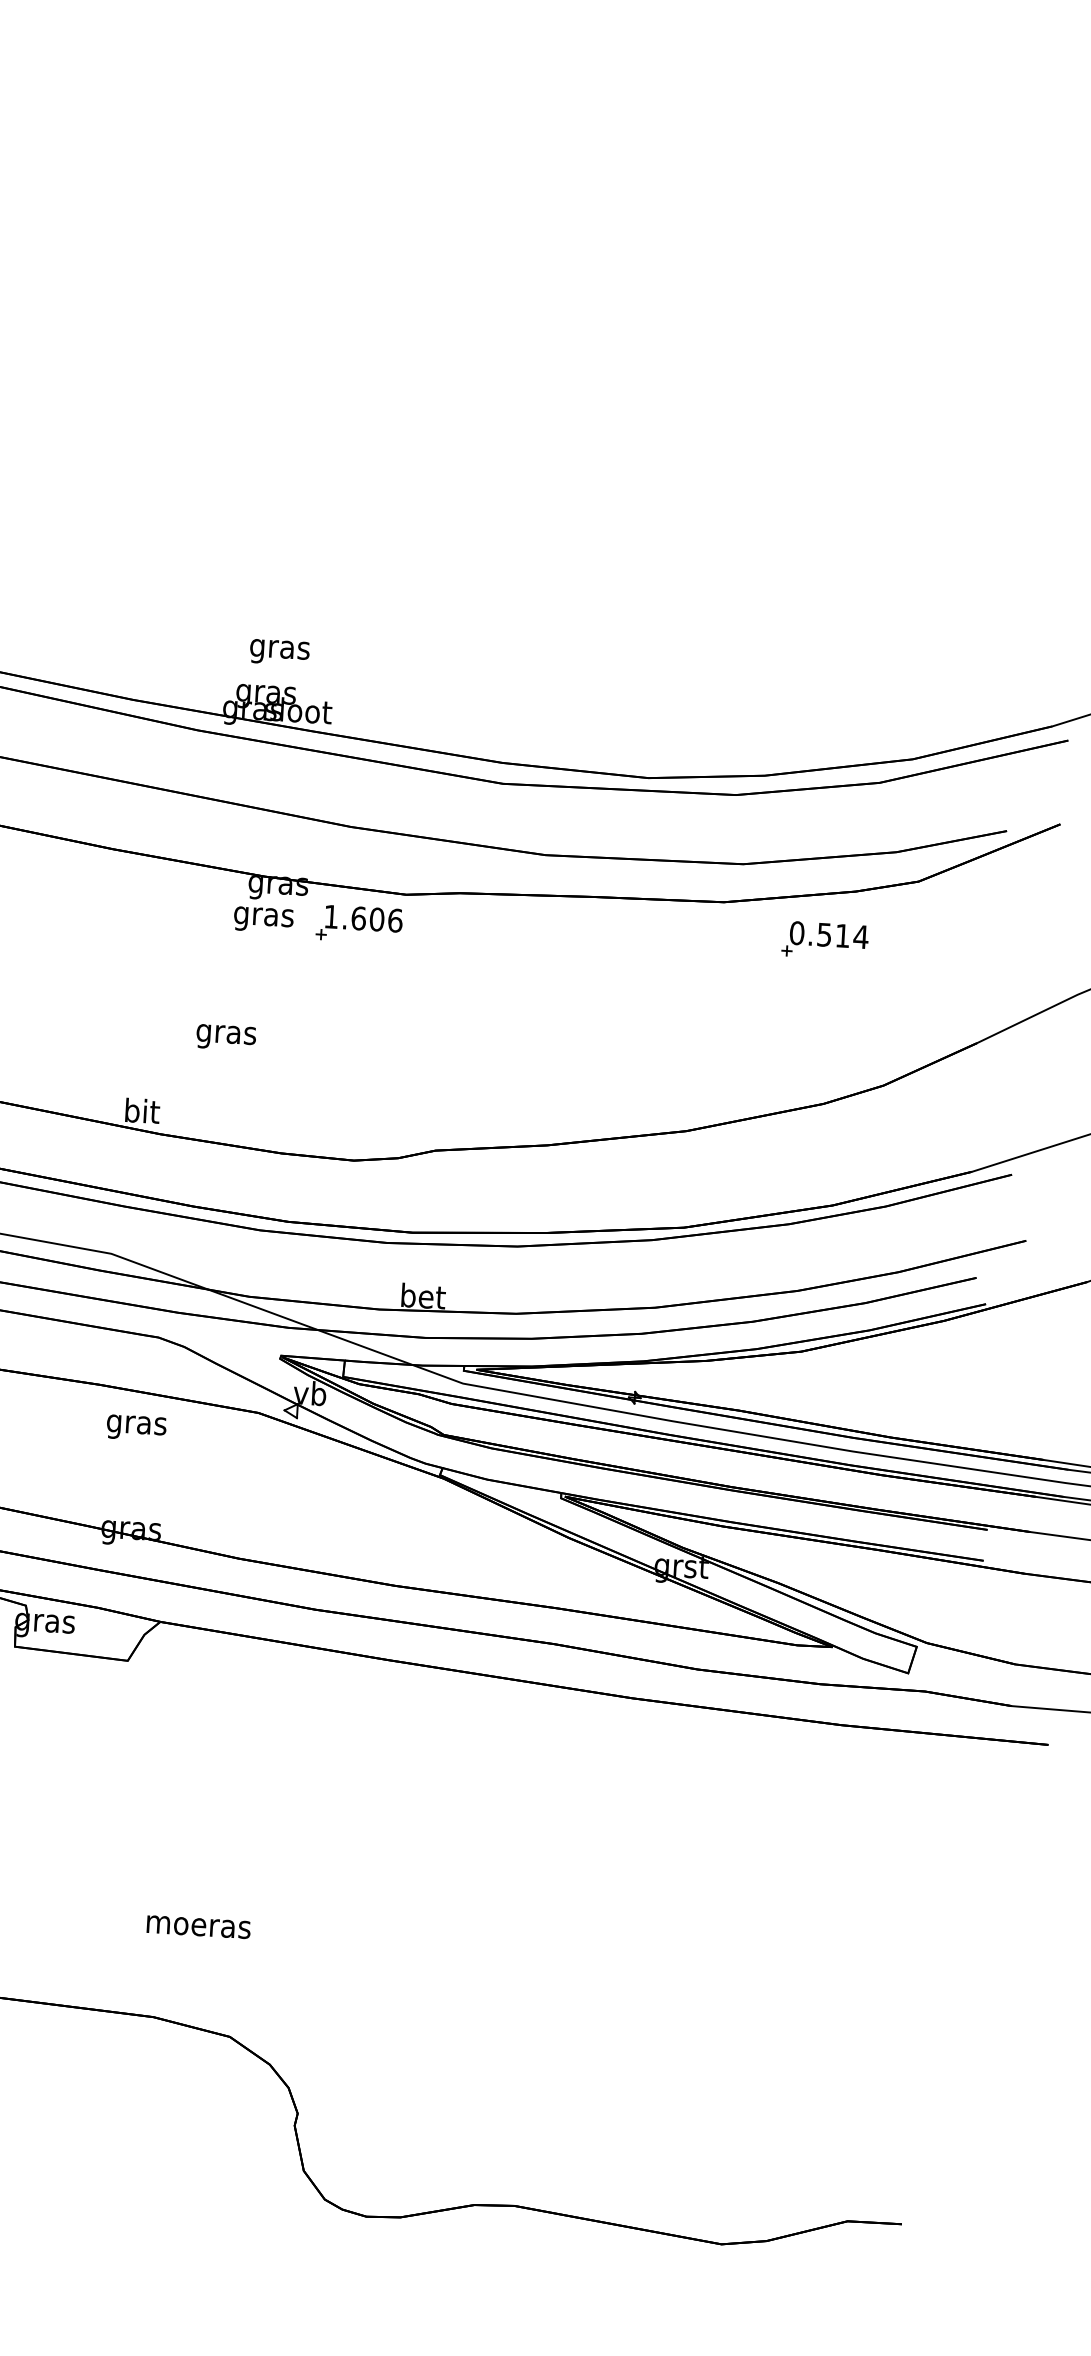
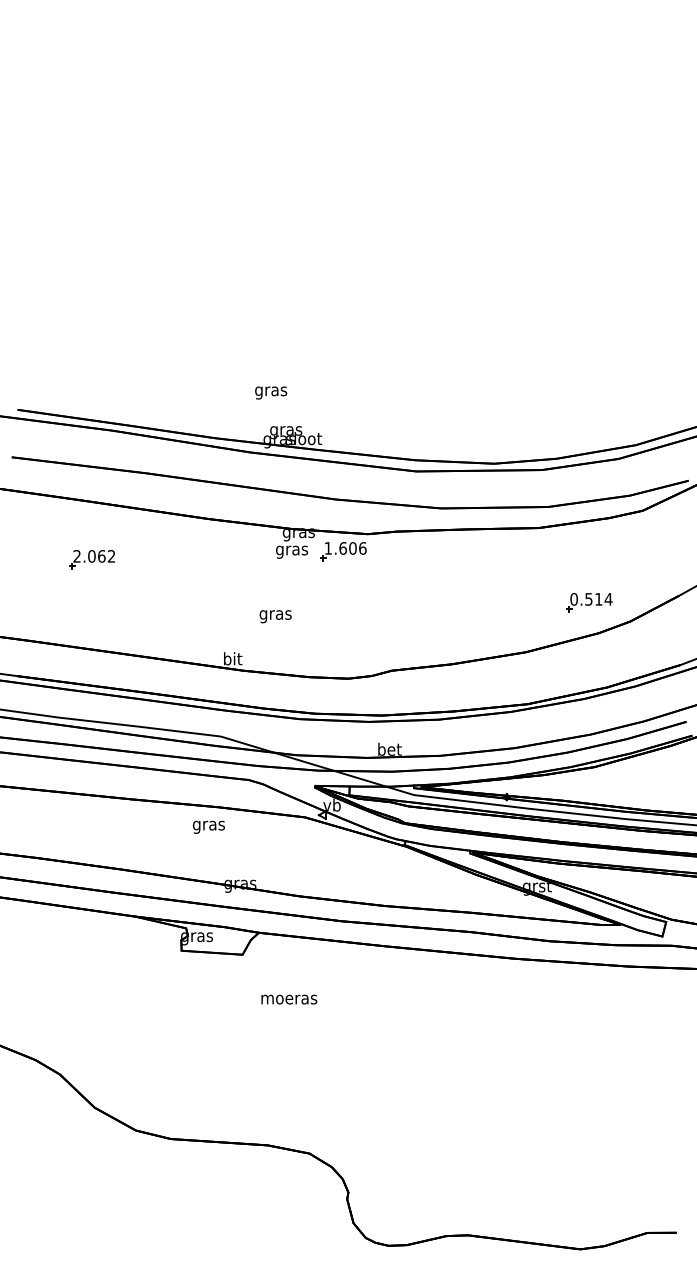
text: (280, 651) -> (271, 392), moved
part: (825, 940) -> (589, 602), moved
text: (135, 1426) -> (208, 826), moved
text: (199, 1927) -> (289, 999), moved

